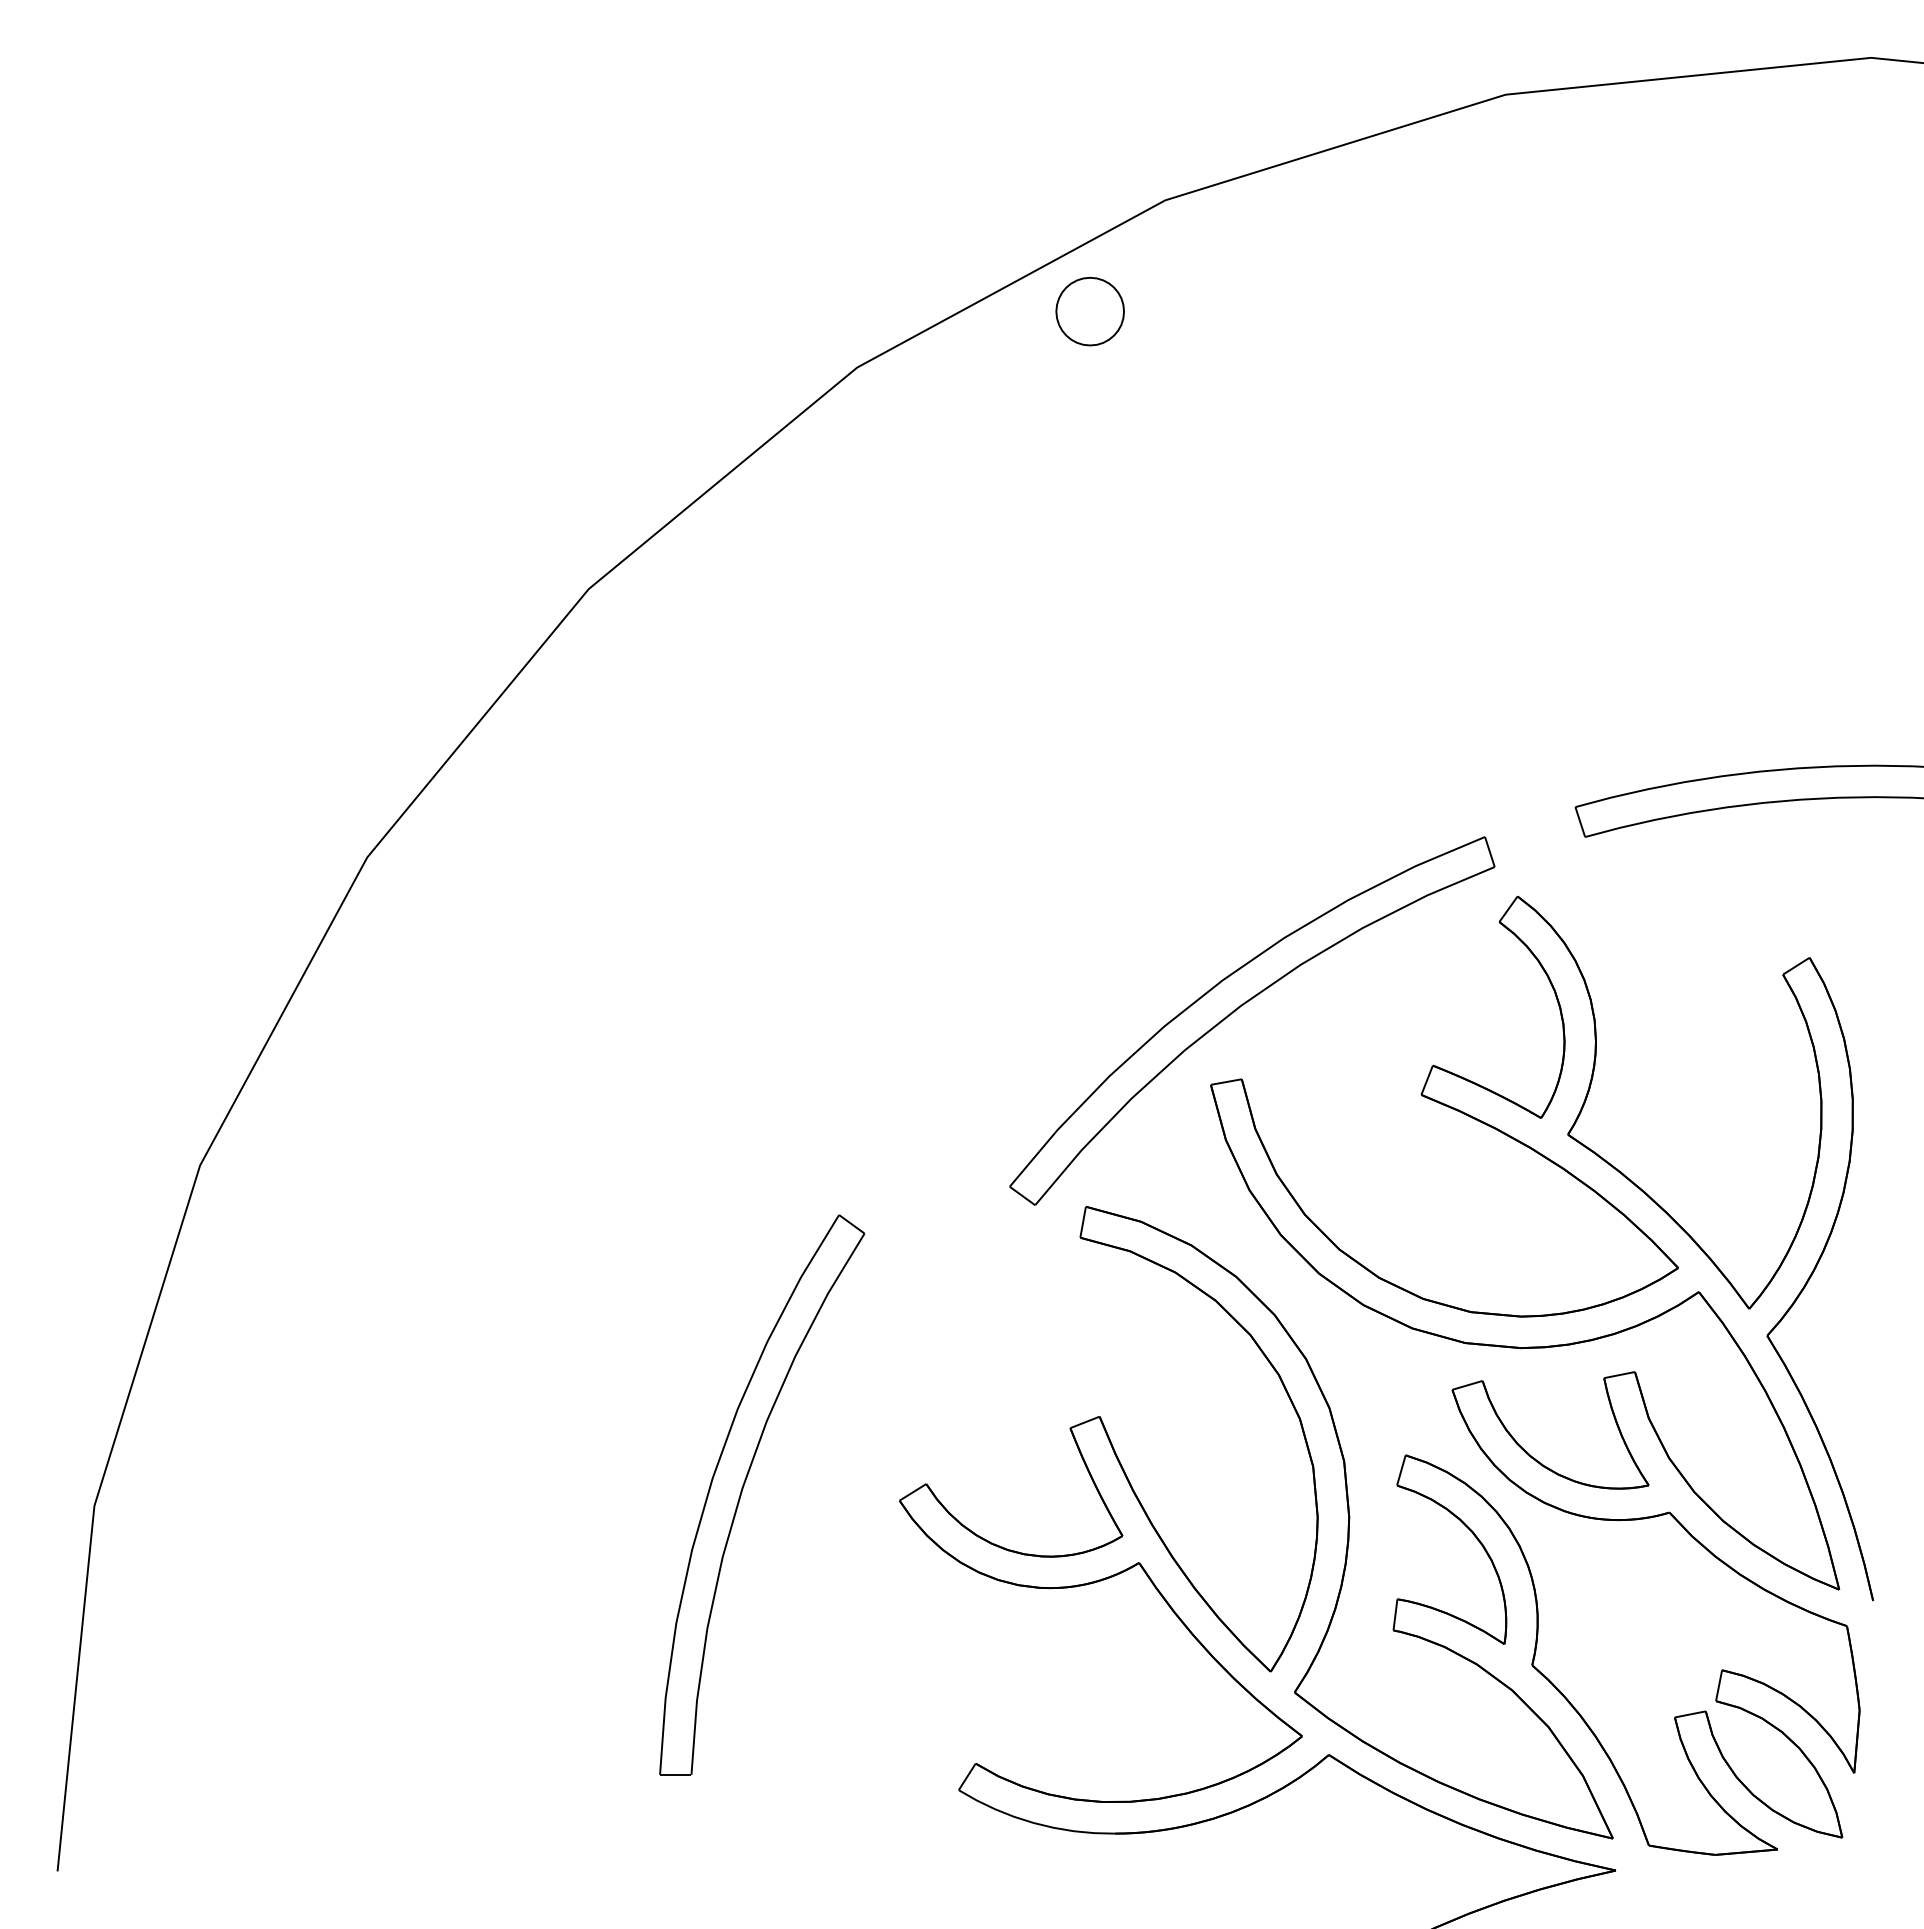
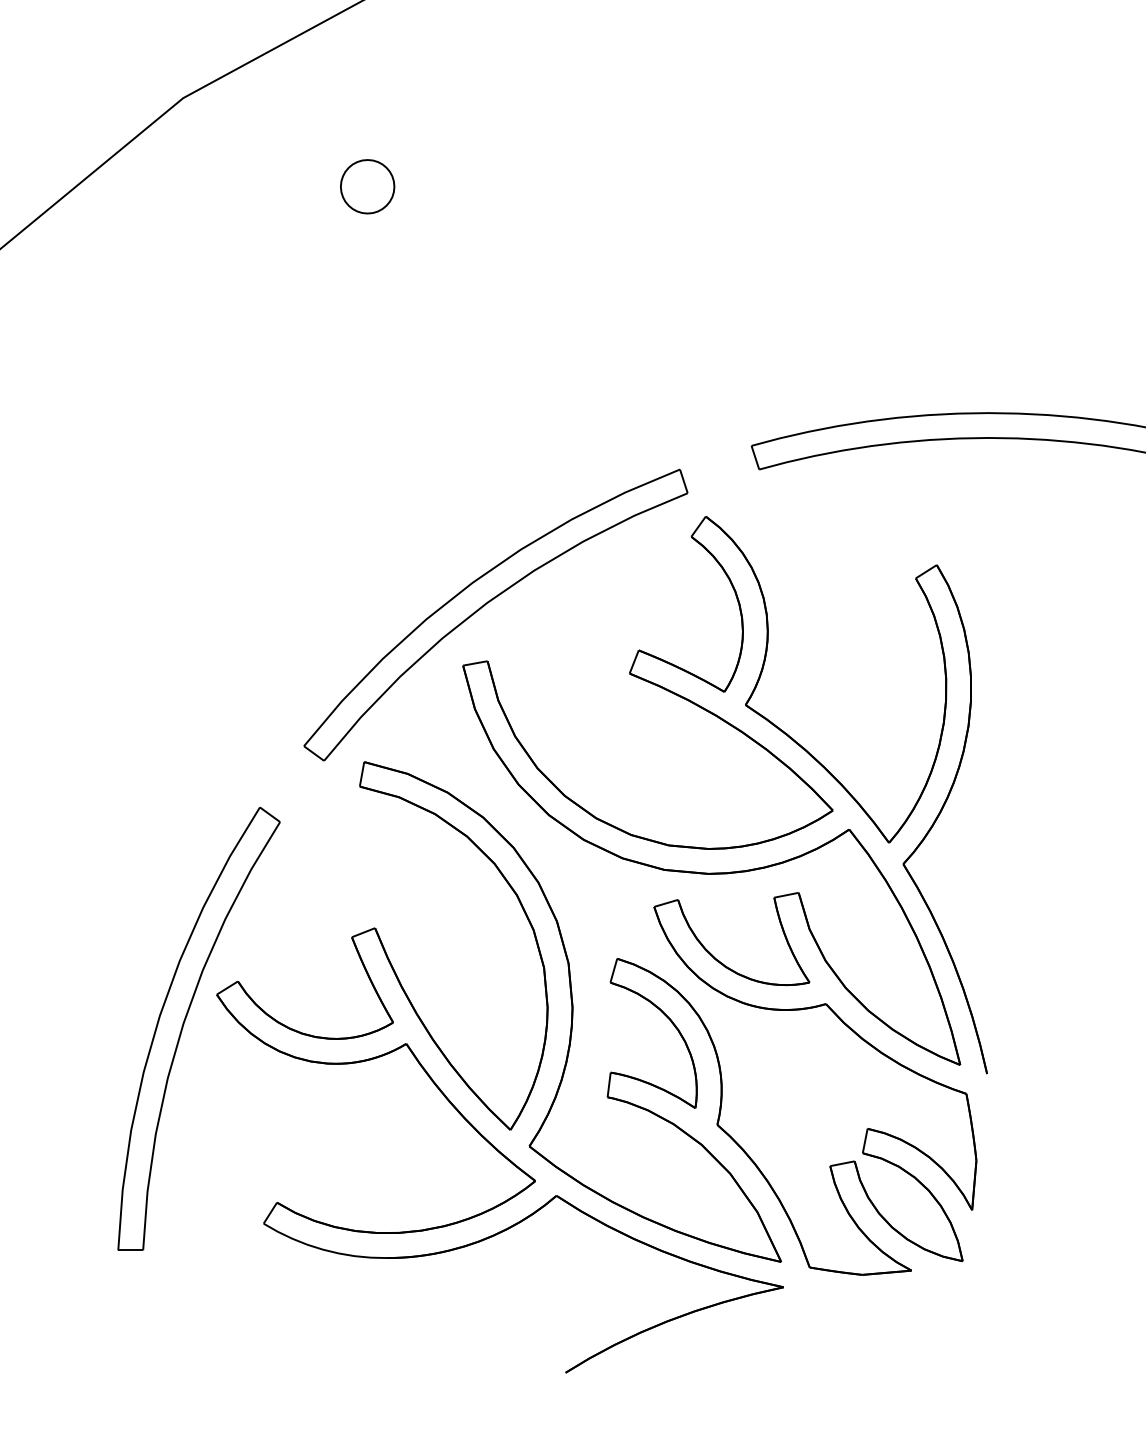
part: (1089, 311) -> (367, 186), moved
part: (743, 1489) -> (184, 1024), moved

